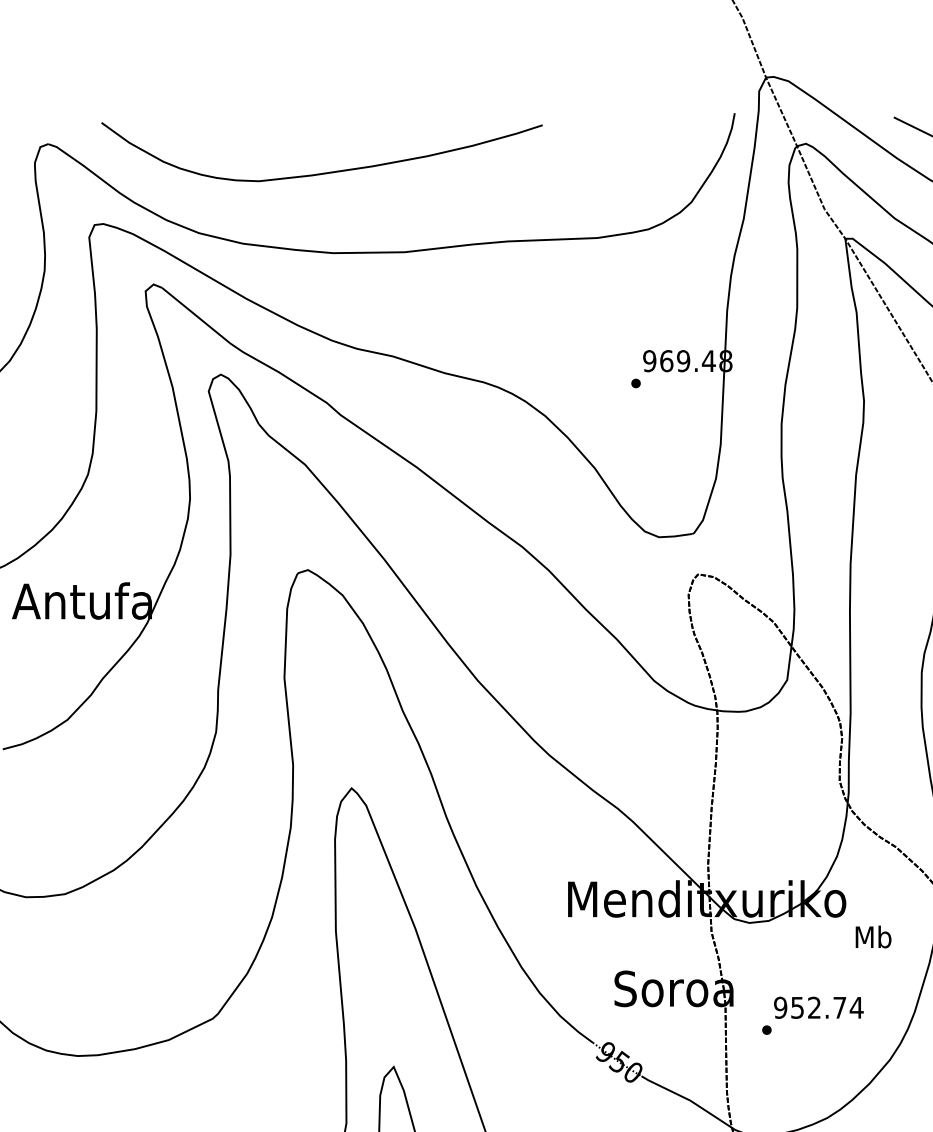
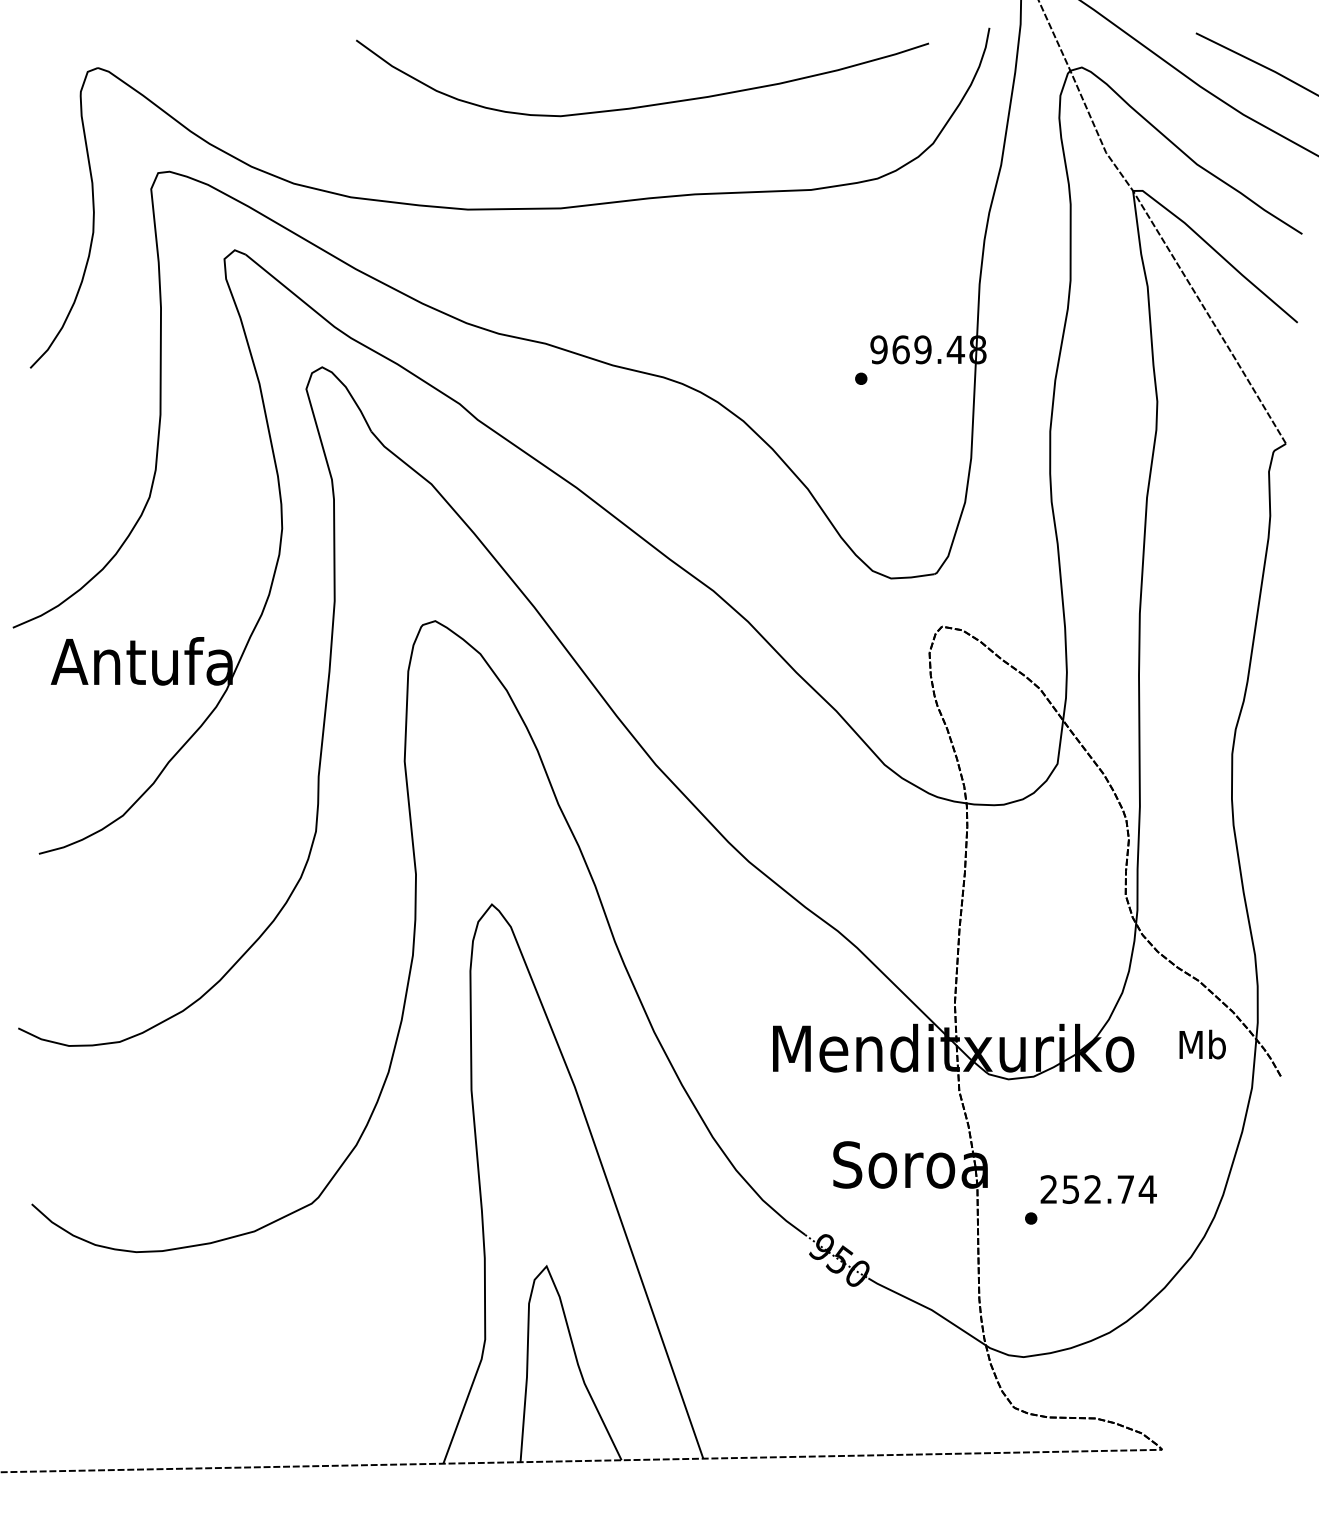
curve: (326, 172) -> (648, 104), moved
text: (873, 936) -> (1202, 1044), moved
text: (780, 1007) -> (1048, 1189), 952.74 -> 252.74

